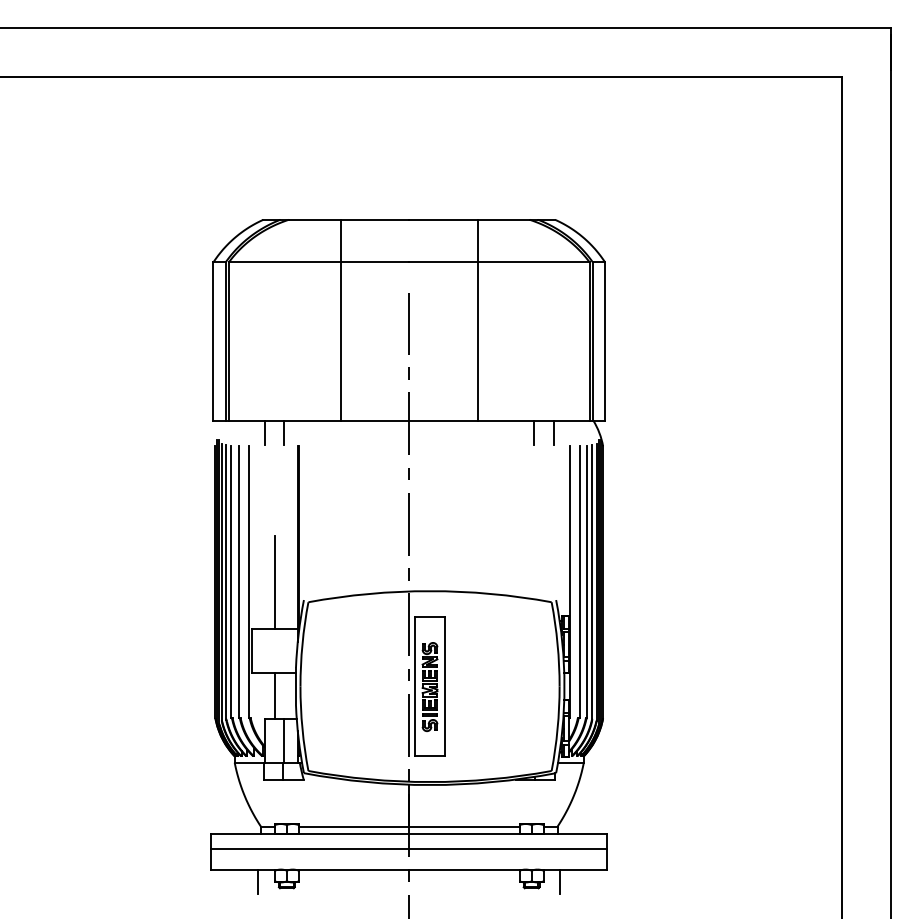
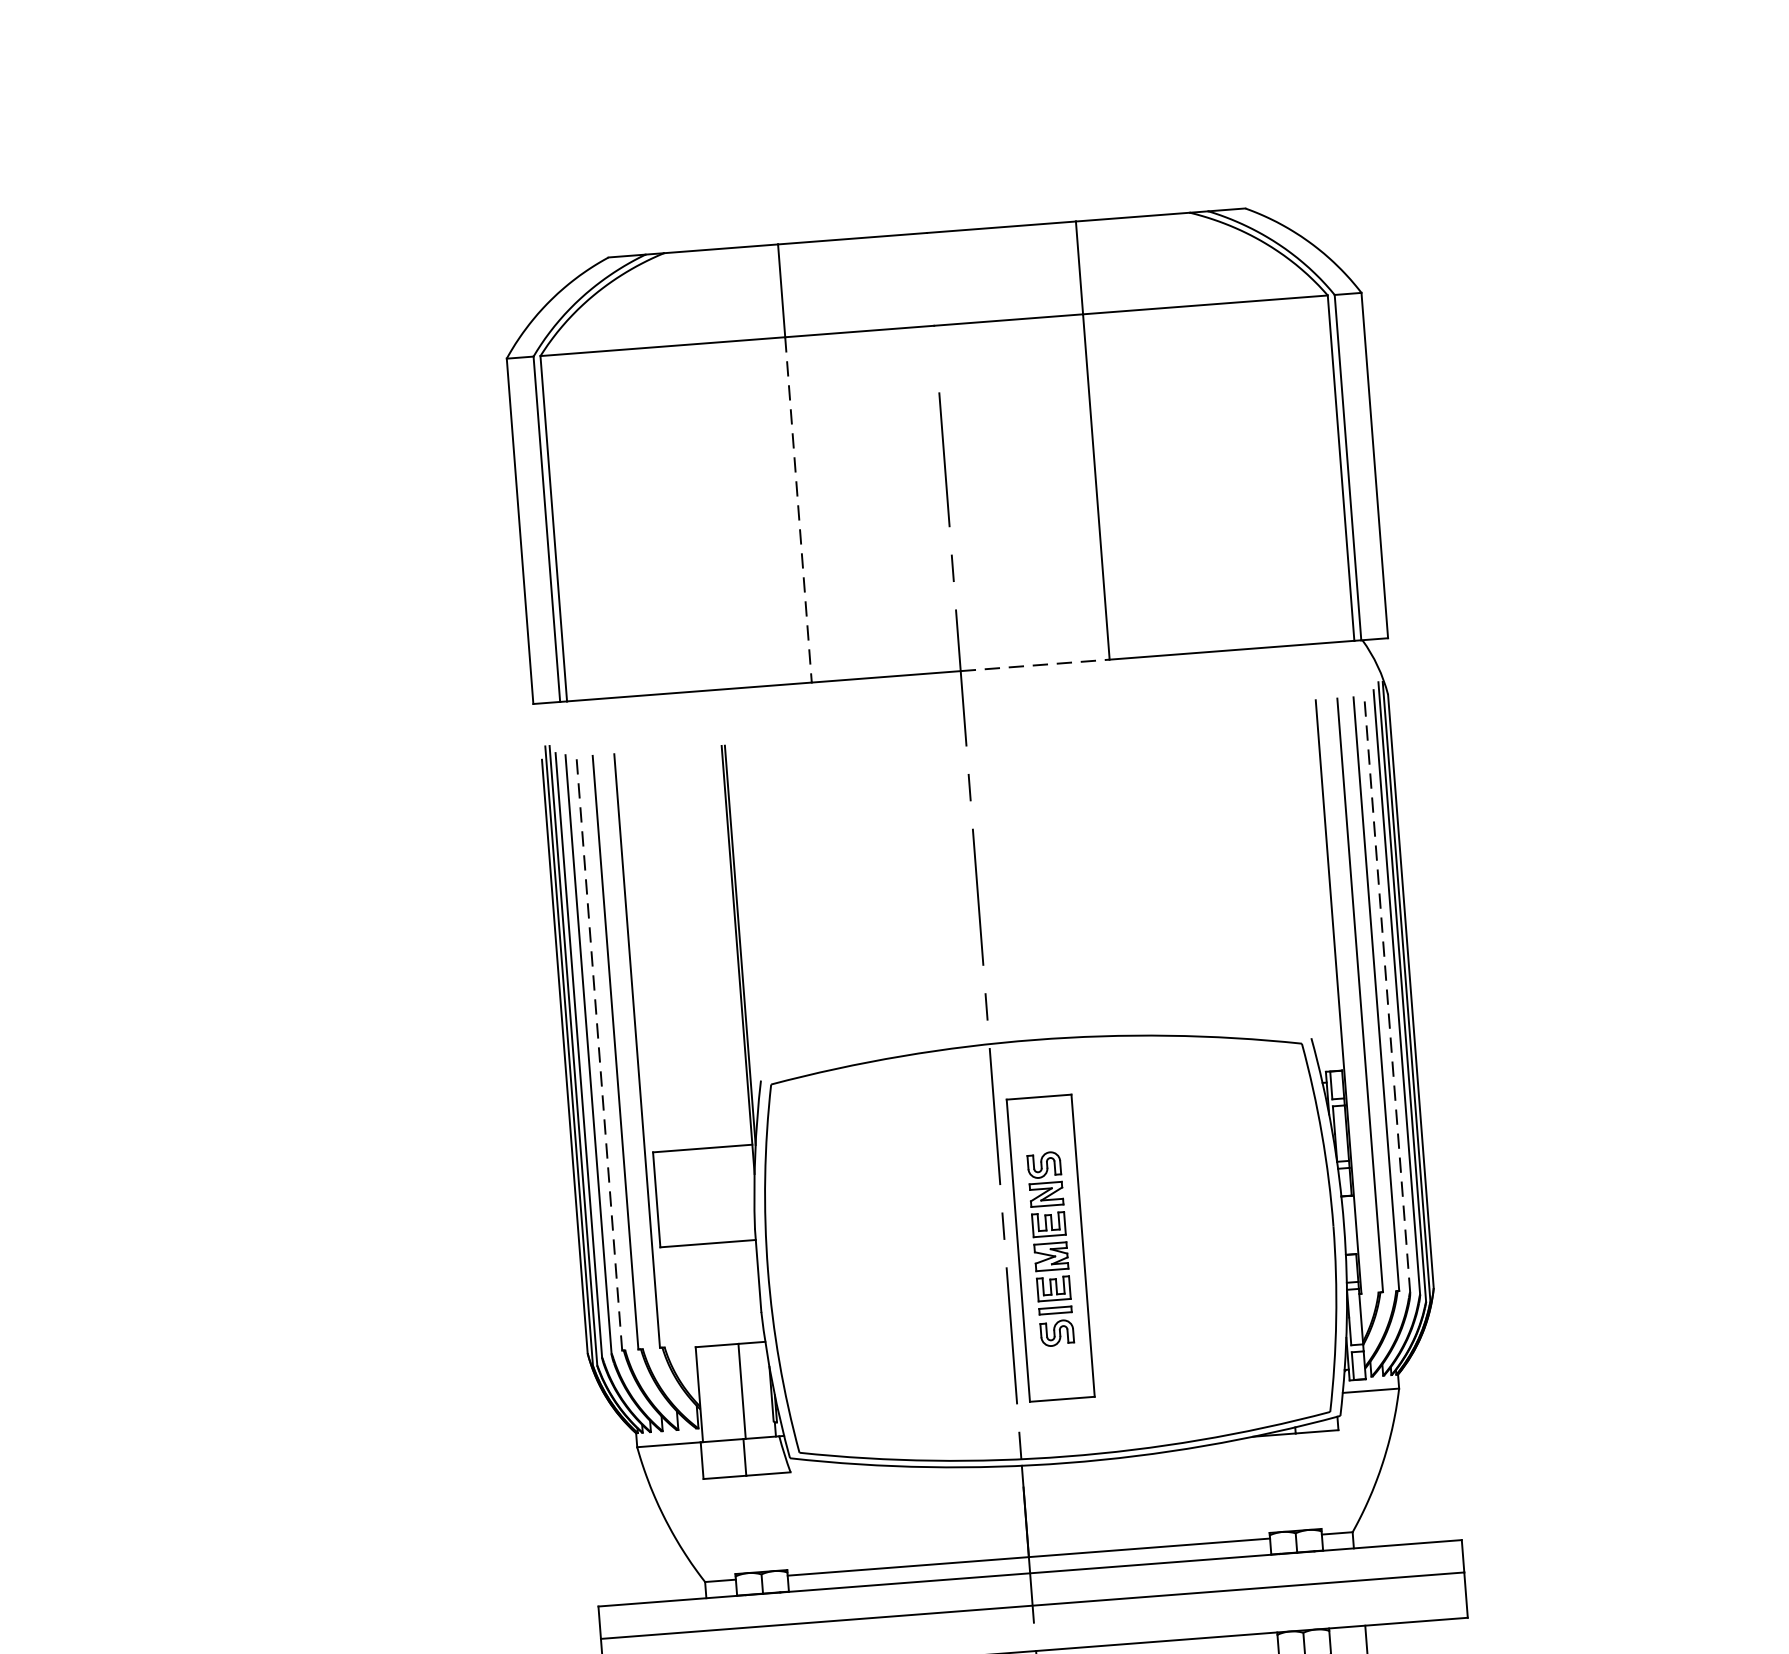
line: (341, 341) -> (799, 509), solid -> dashed
line: (443, 420) -> (1035, 665), solid -> dashed
line: (264, 432) -> (646, 721), removed
line: (284, 432) -> (690, 718), removed
line: (534, 432) -> (1235, 676), removed
line: (553, 432) -> (1277, 672), removed
line: (592, 581) -> (1387, 991), solid -> dashed
line: (231, 582) -> (599, 1054), solid -> dashed
line: (274, 582) -> (693, 1047), removed
line: (274, 695) -> (712, 1293), removed

